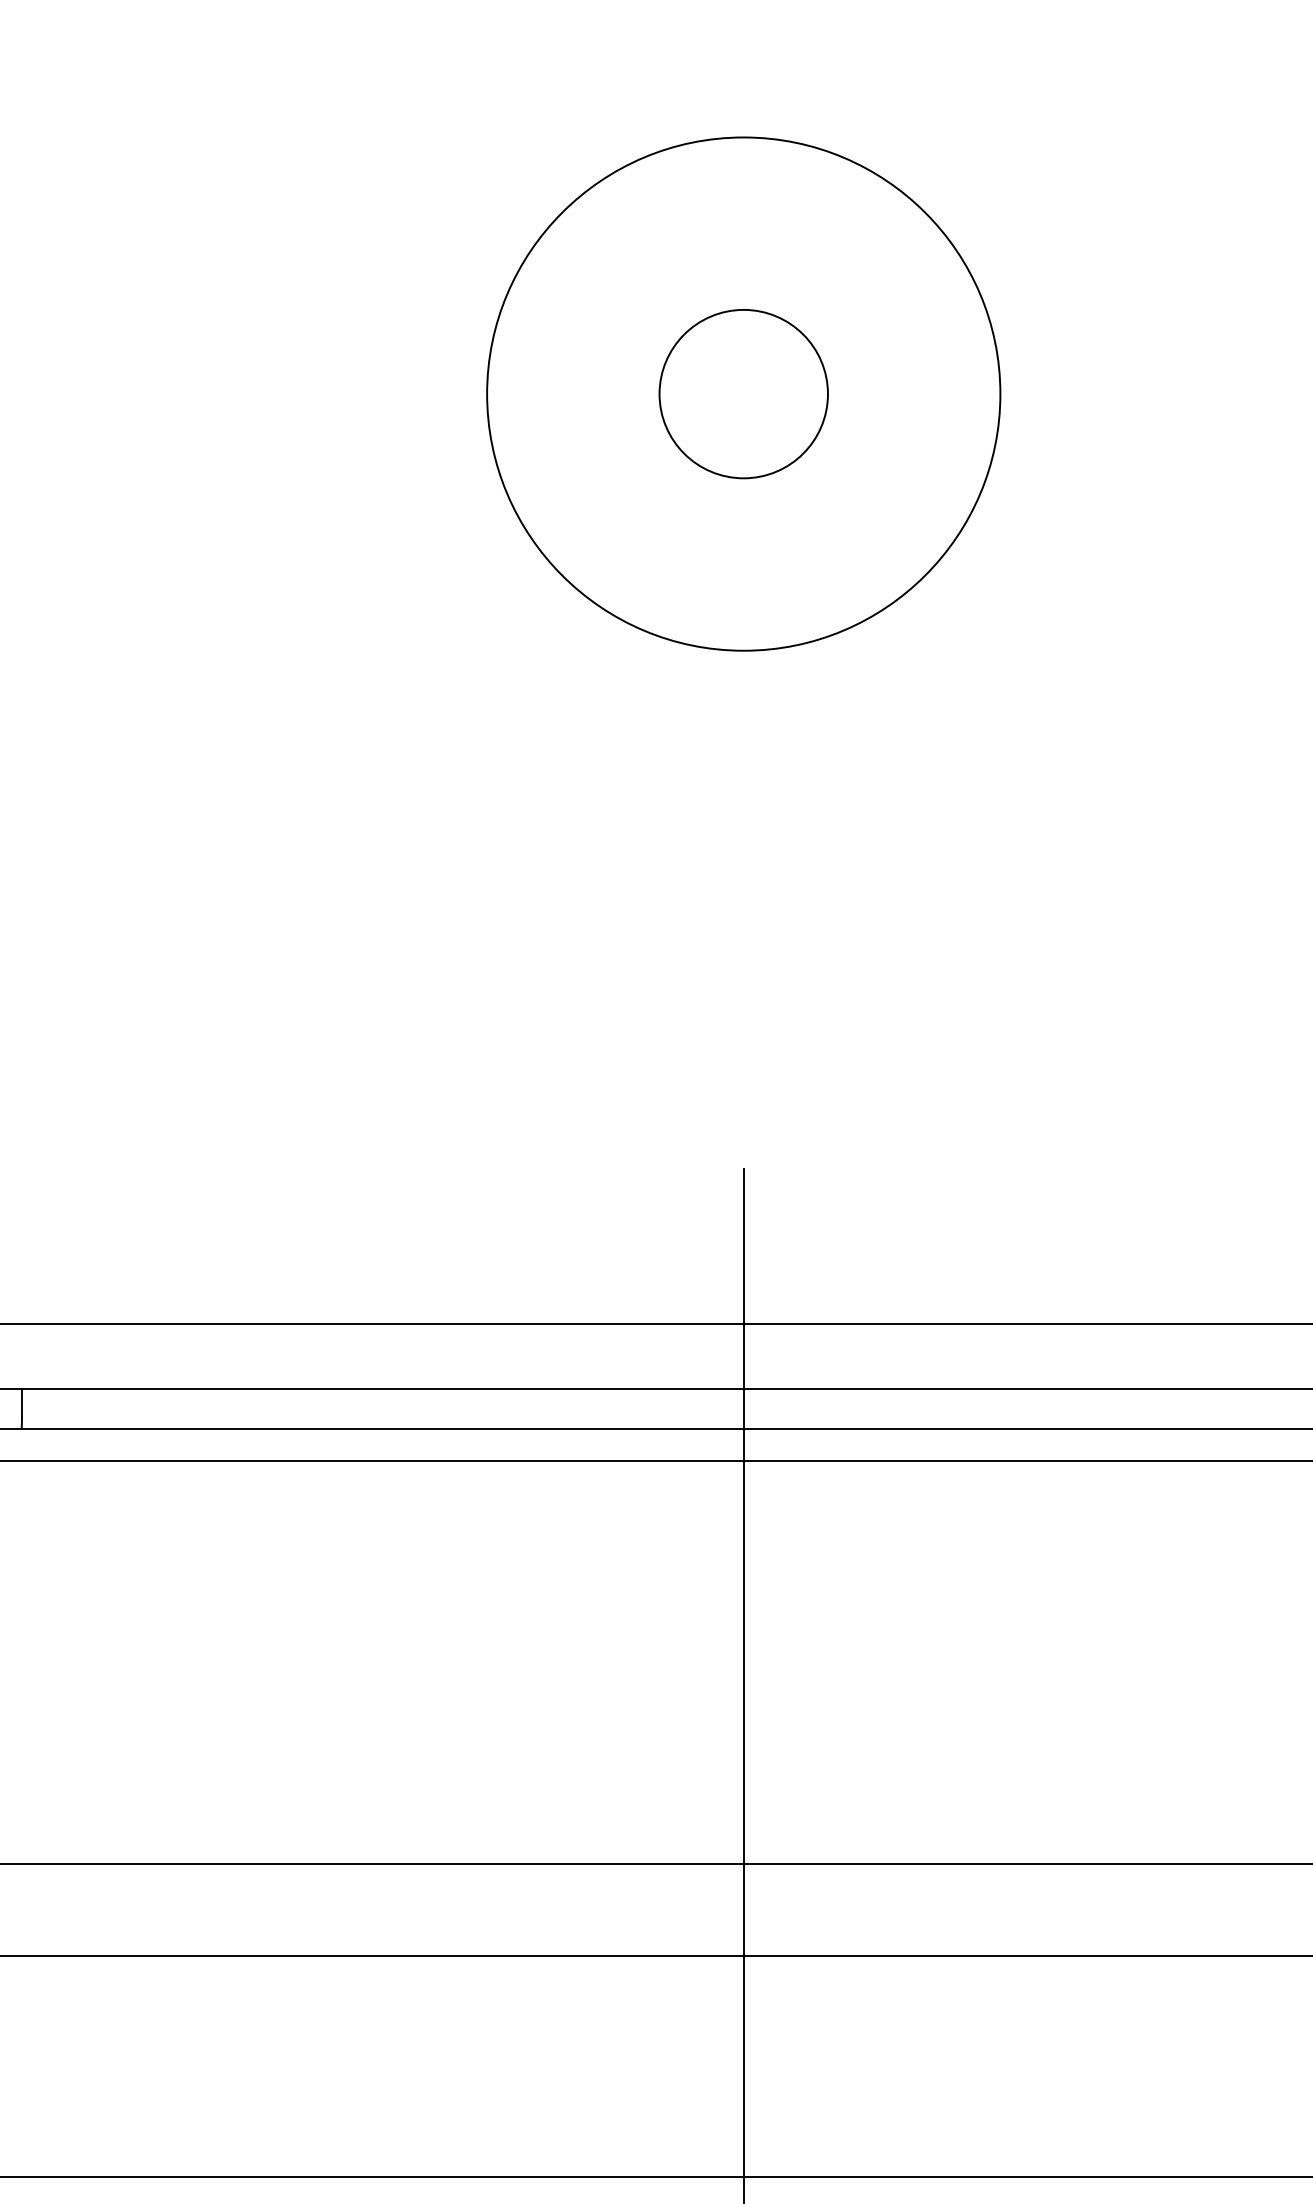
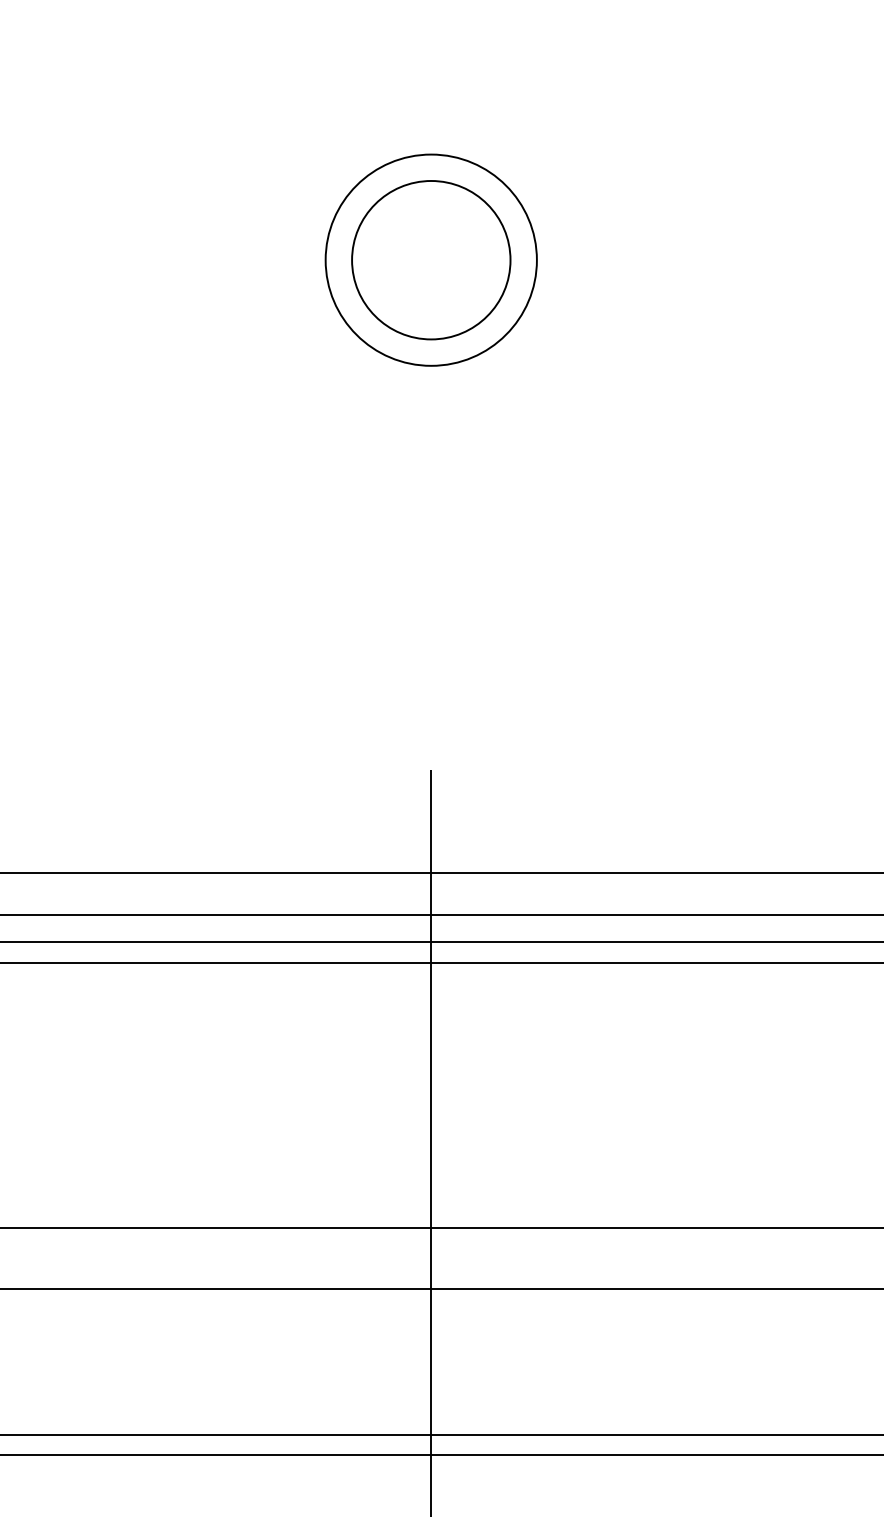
circle: (742, 393) -> (430, 259), size x0.62
circle: (744, 394) -> (431, 260), size x1.43

